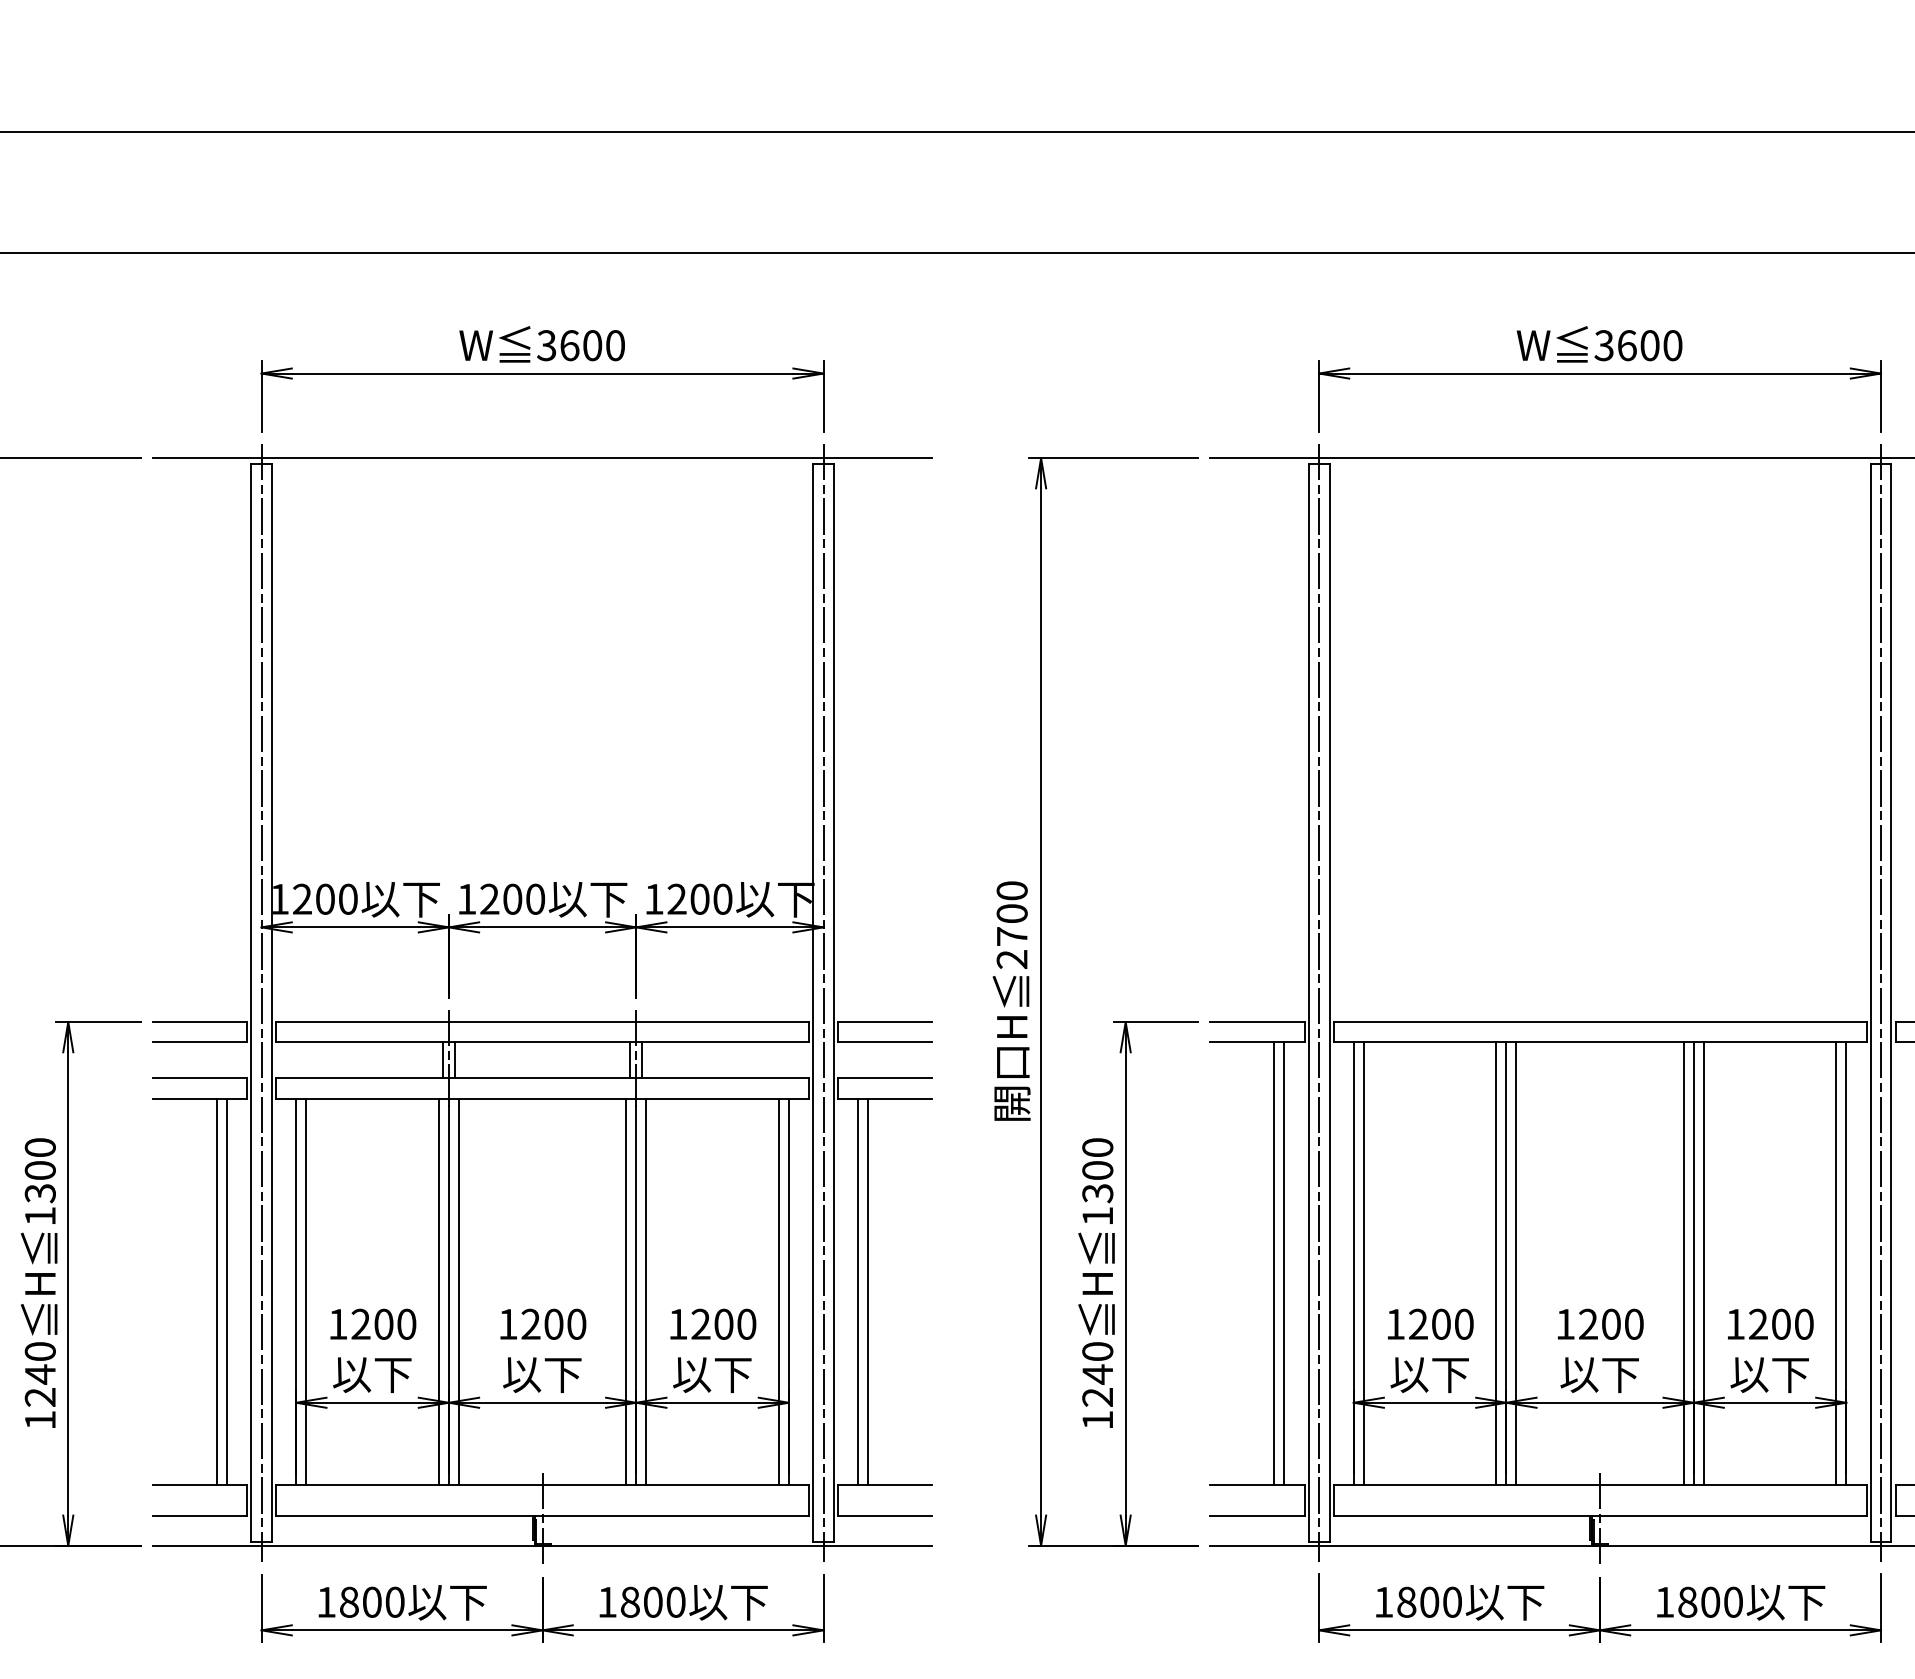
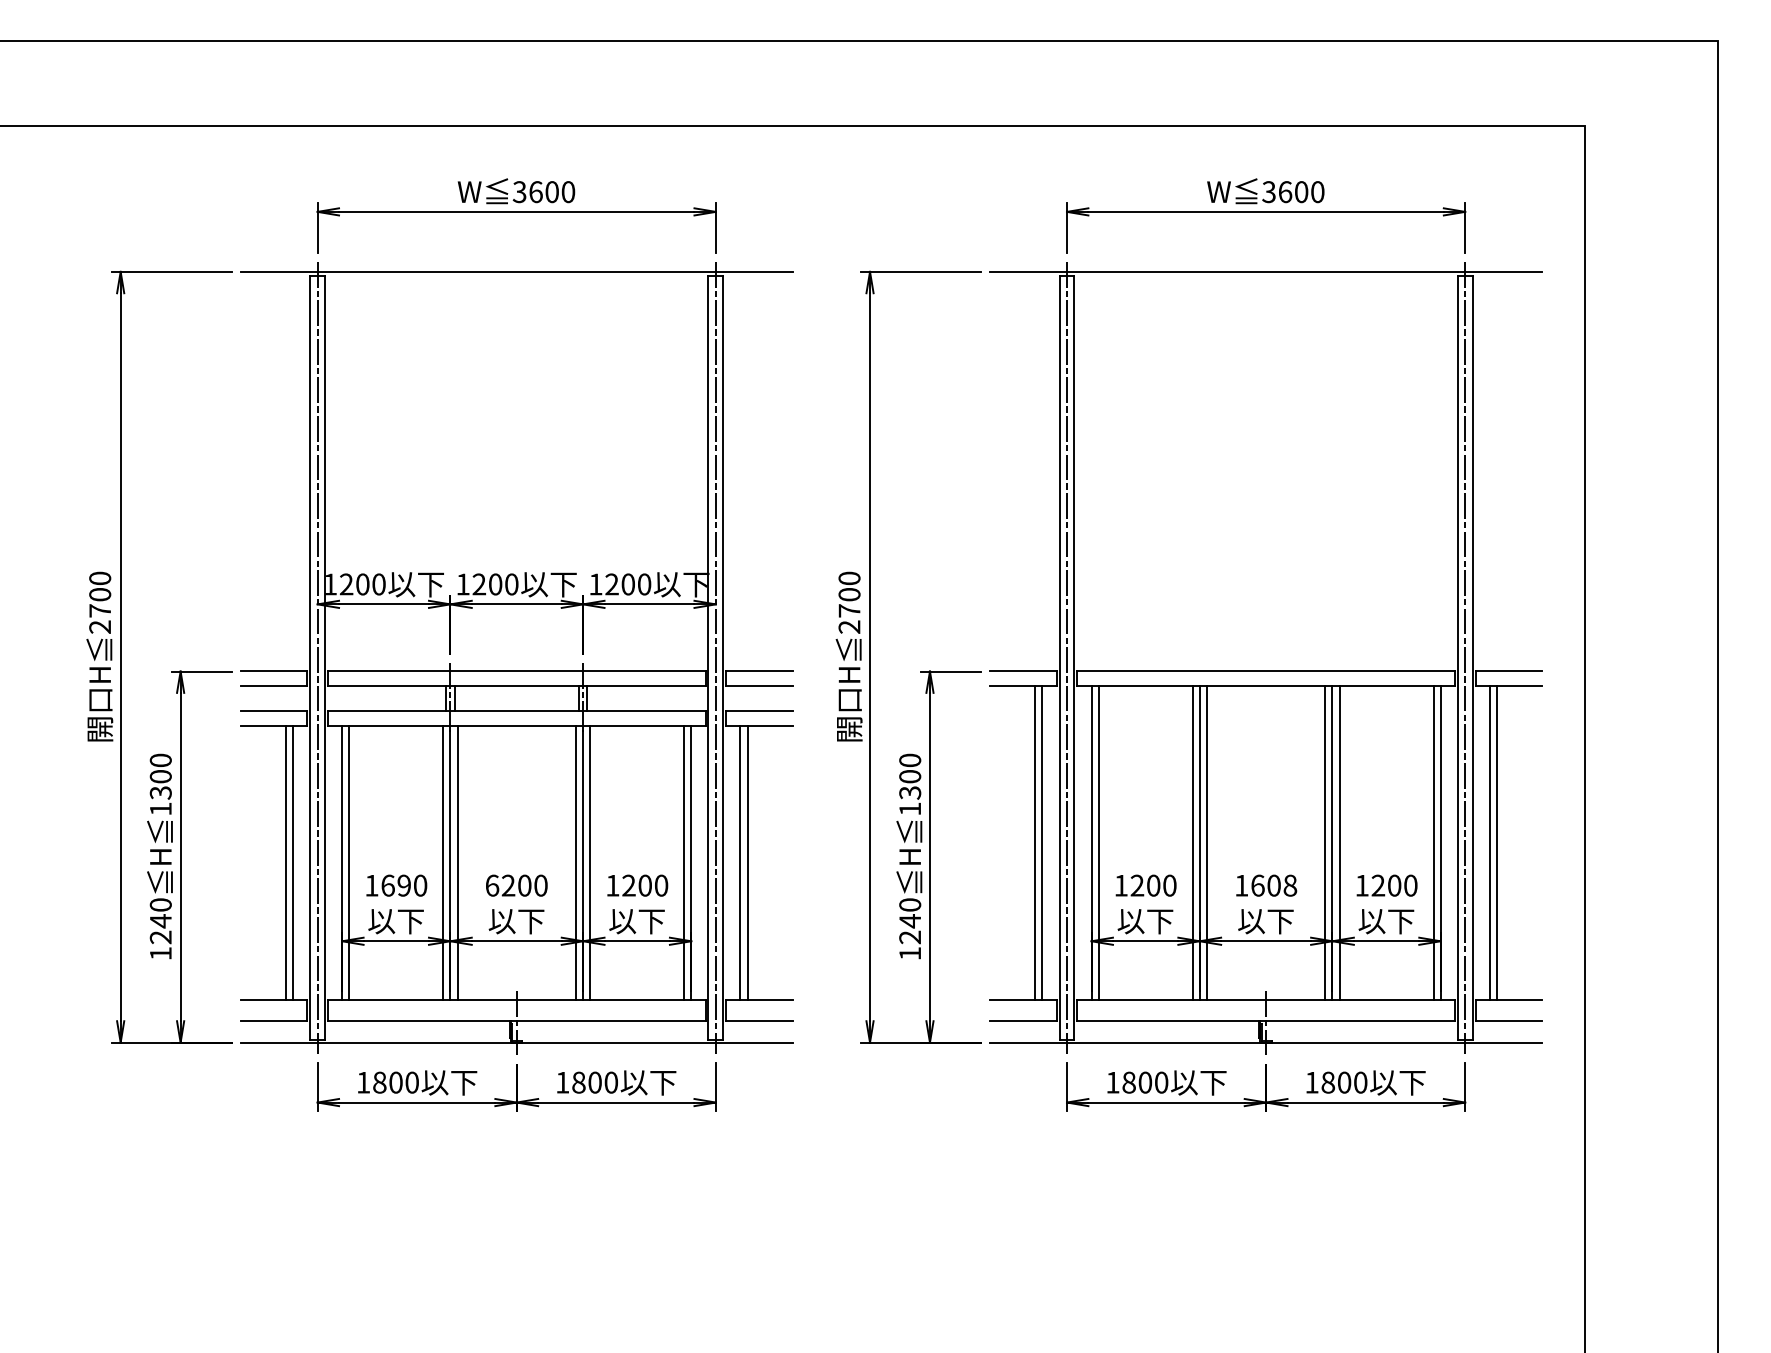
text: (371, 1324) -> (395, 885), 1200 -> 1690
text: (508, 1324) -> (492, 885), 1200 -> 6200
text: (1611, 1324) -> (1274, 885), 1200 -> 1608

